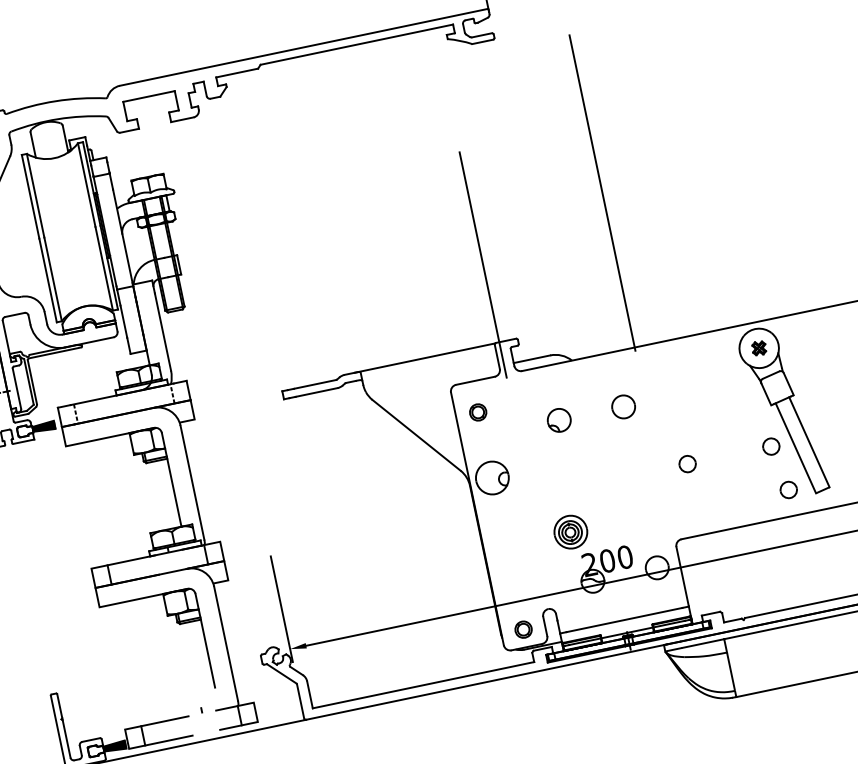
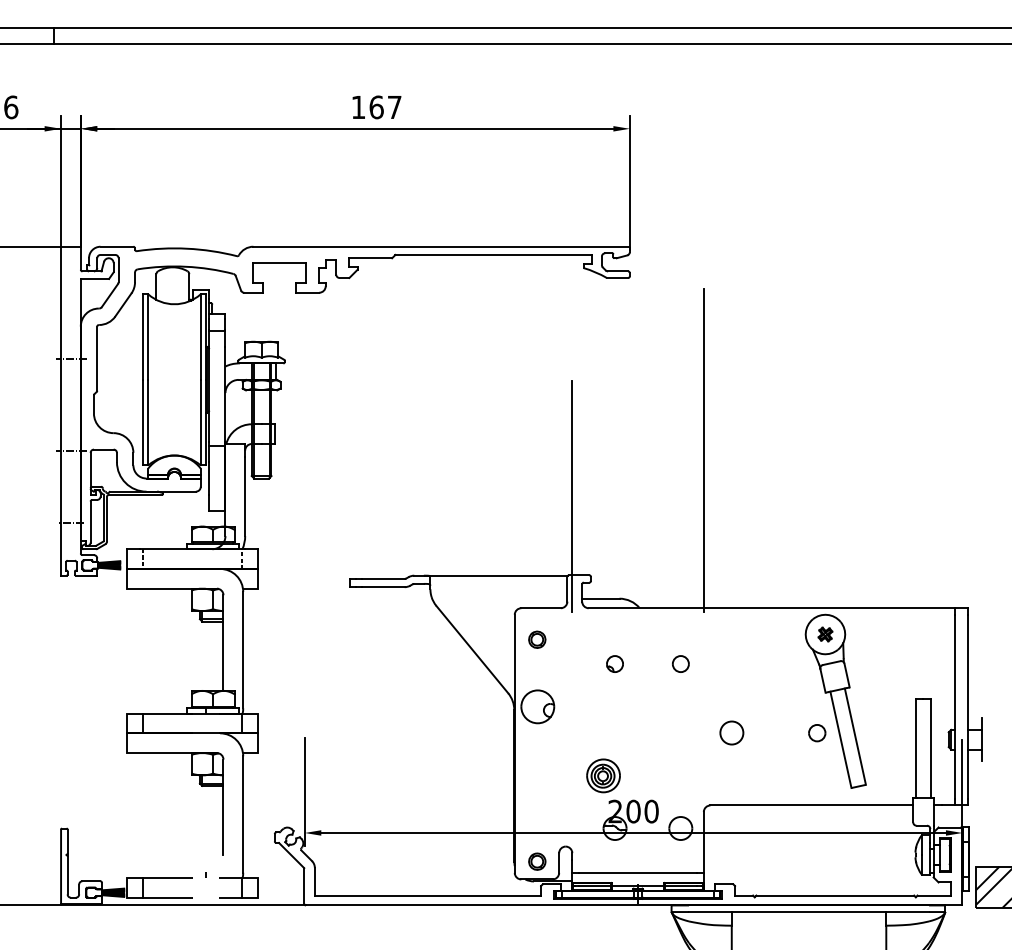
part: (623, 406) -> (680, 663), size x0.7
part: (558, 419) -> (614, 663), size x0.7
part: (687, 464) -> (731, 733), size x1.4
part: (788, 490) -> (825, 779), removed

